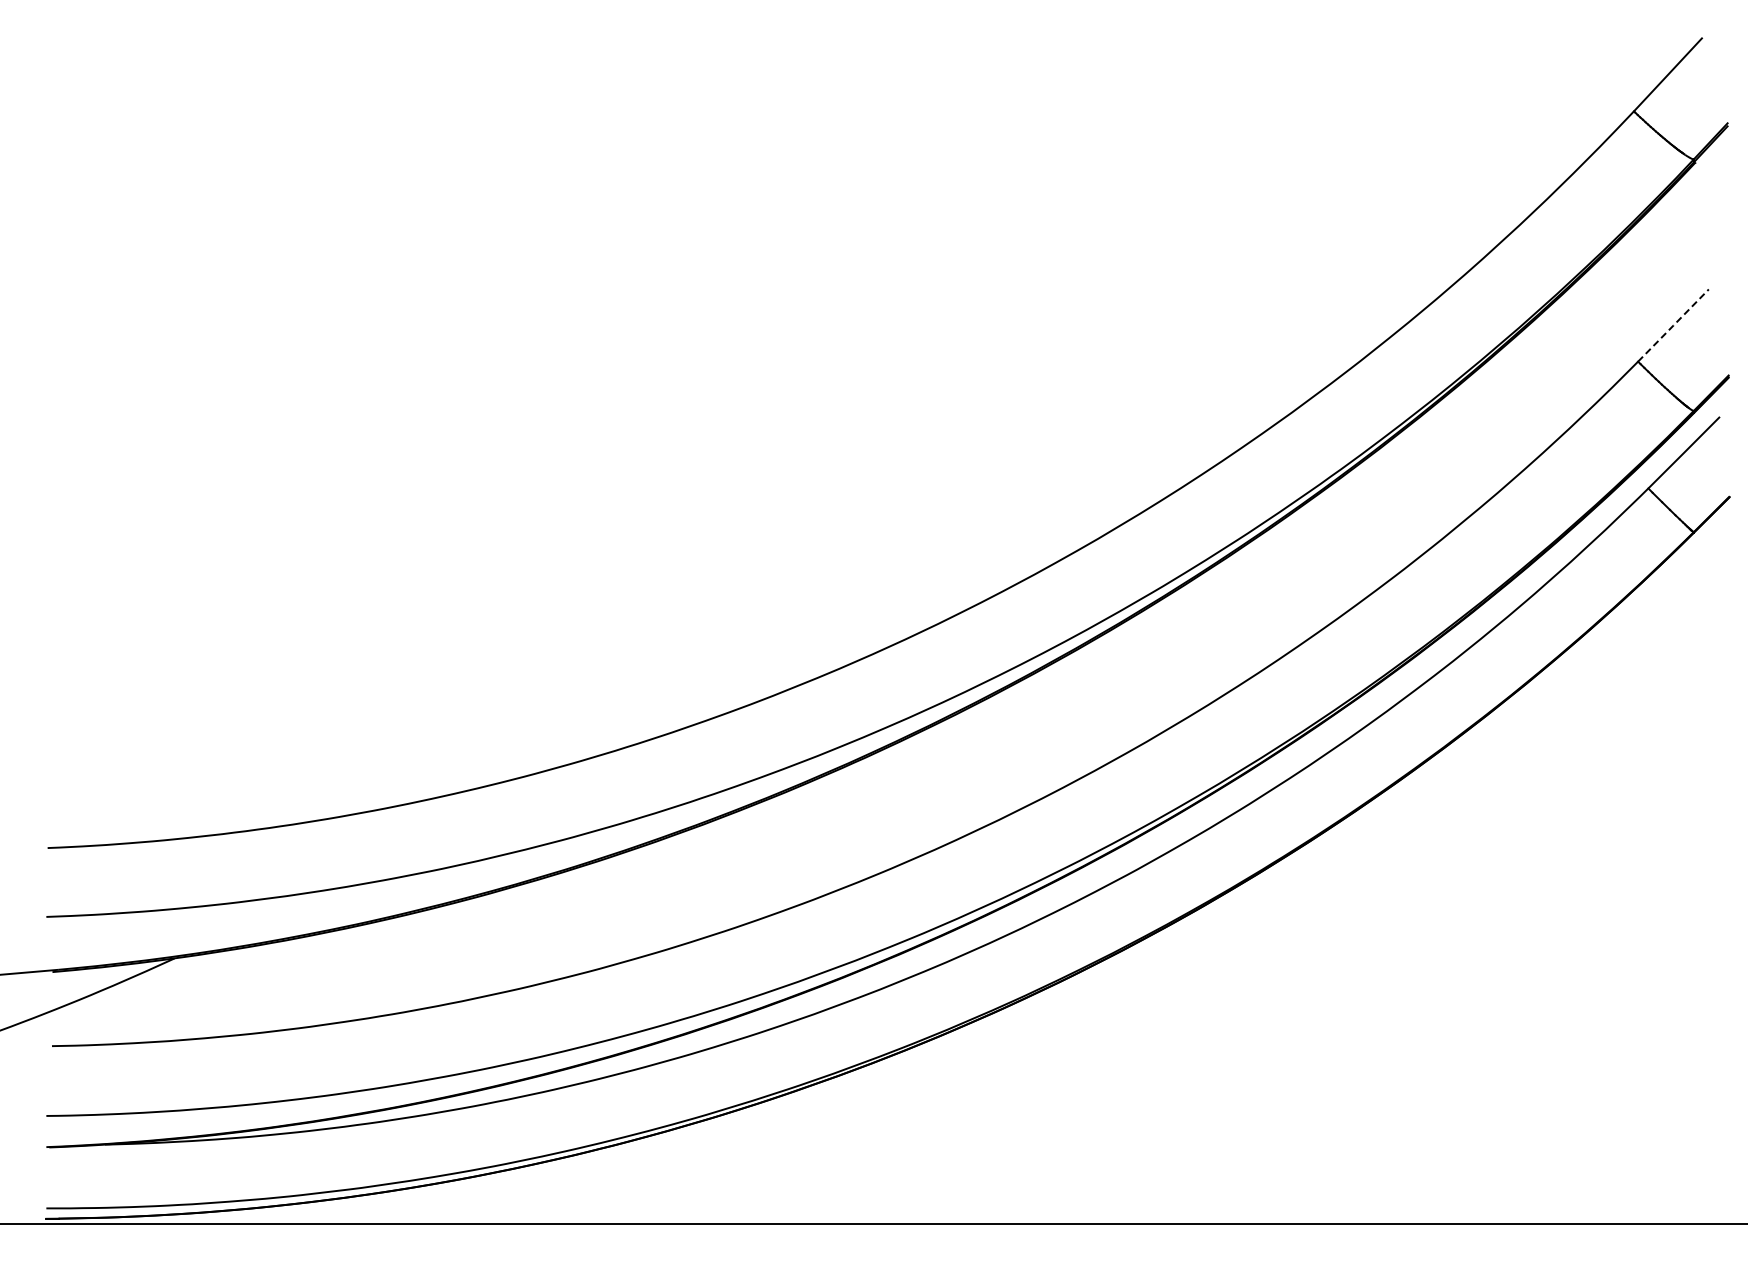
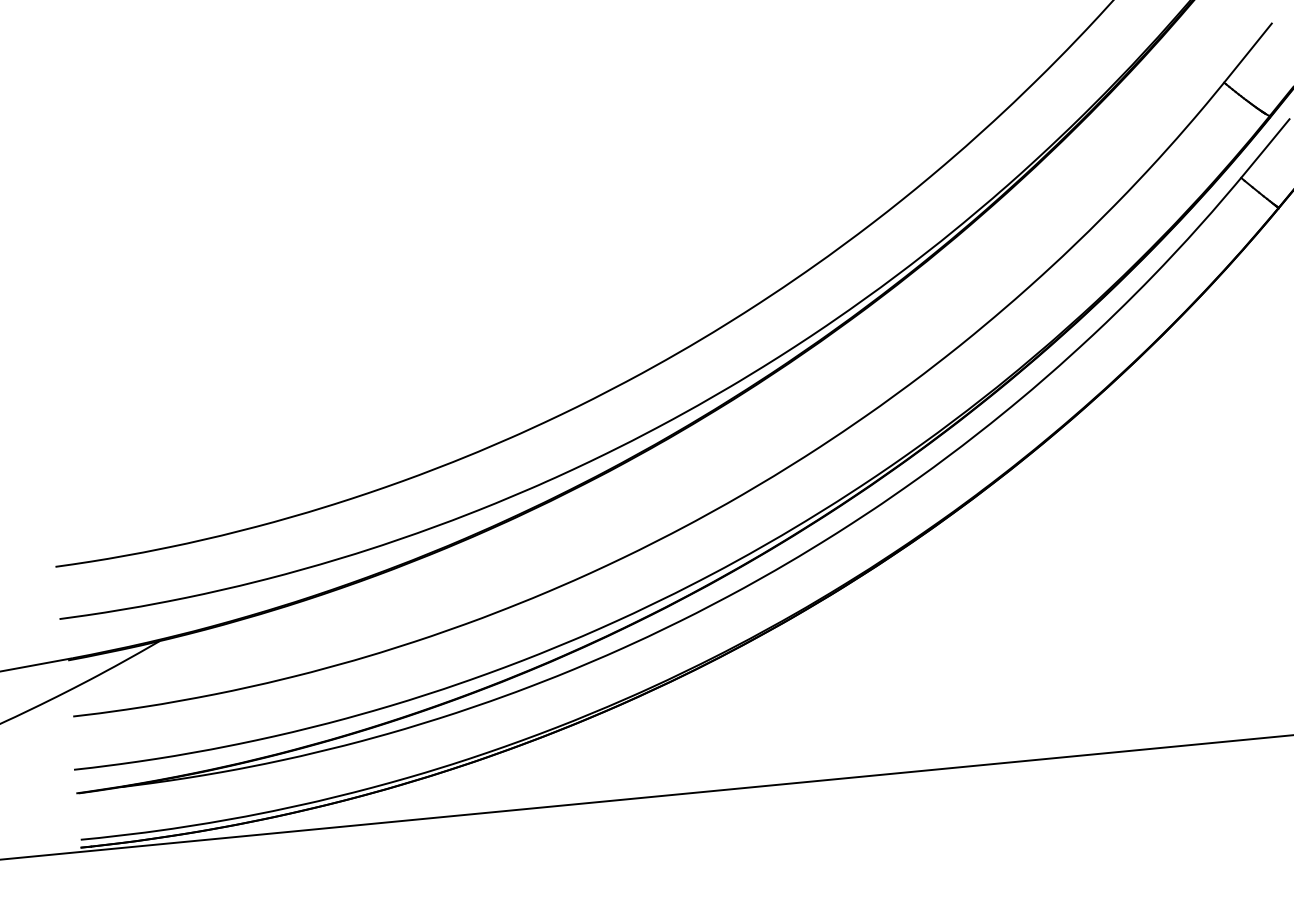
line: (1673, 325) -> (1248, 52), dashed -> solid

